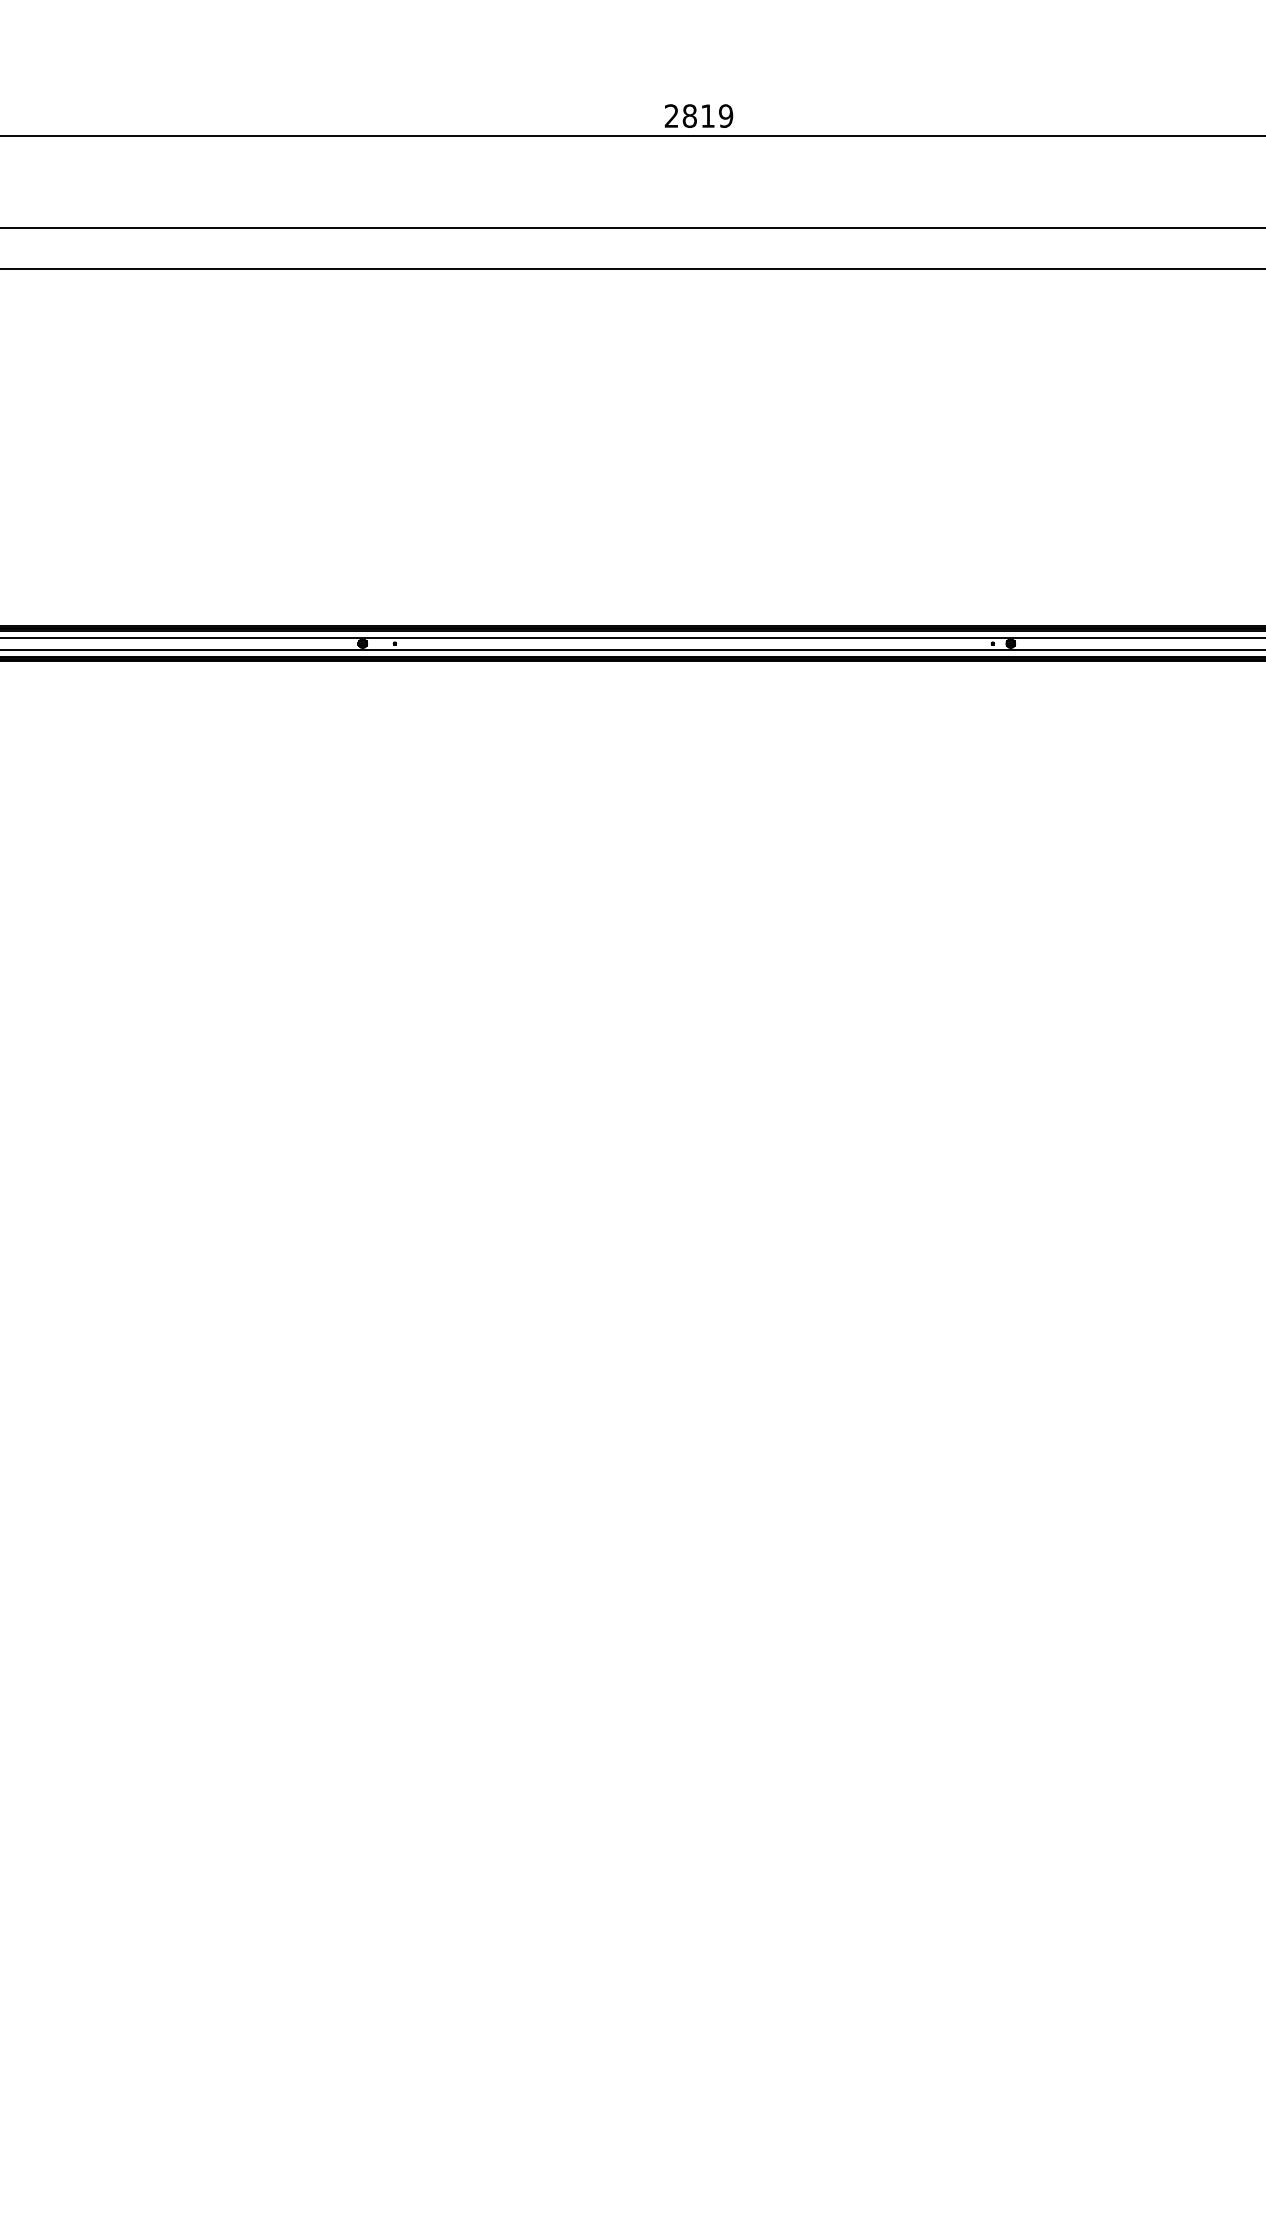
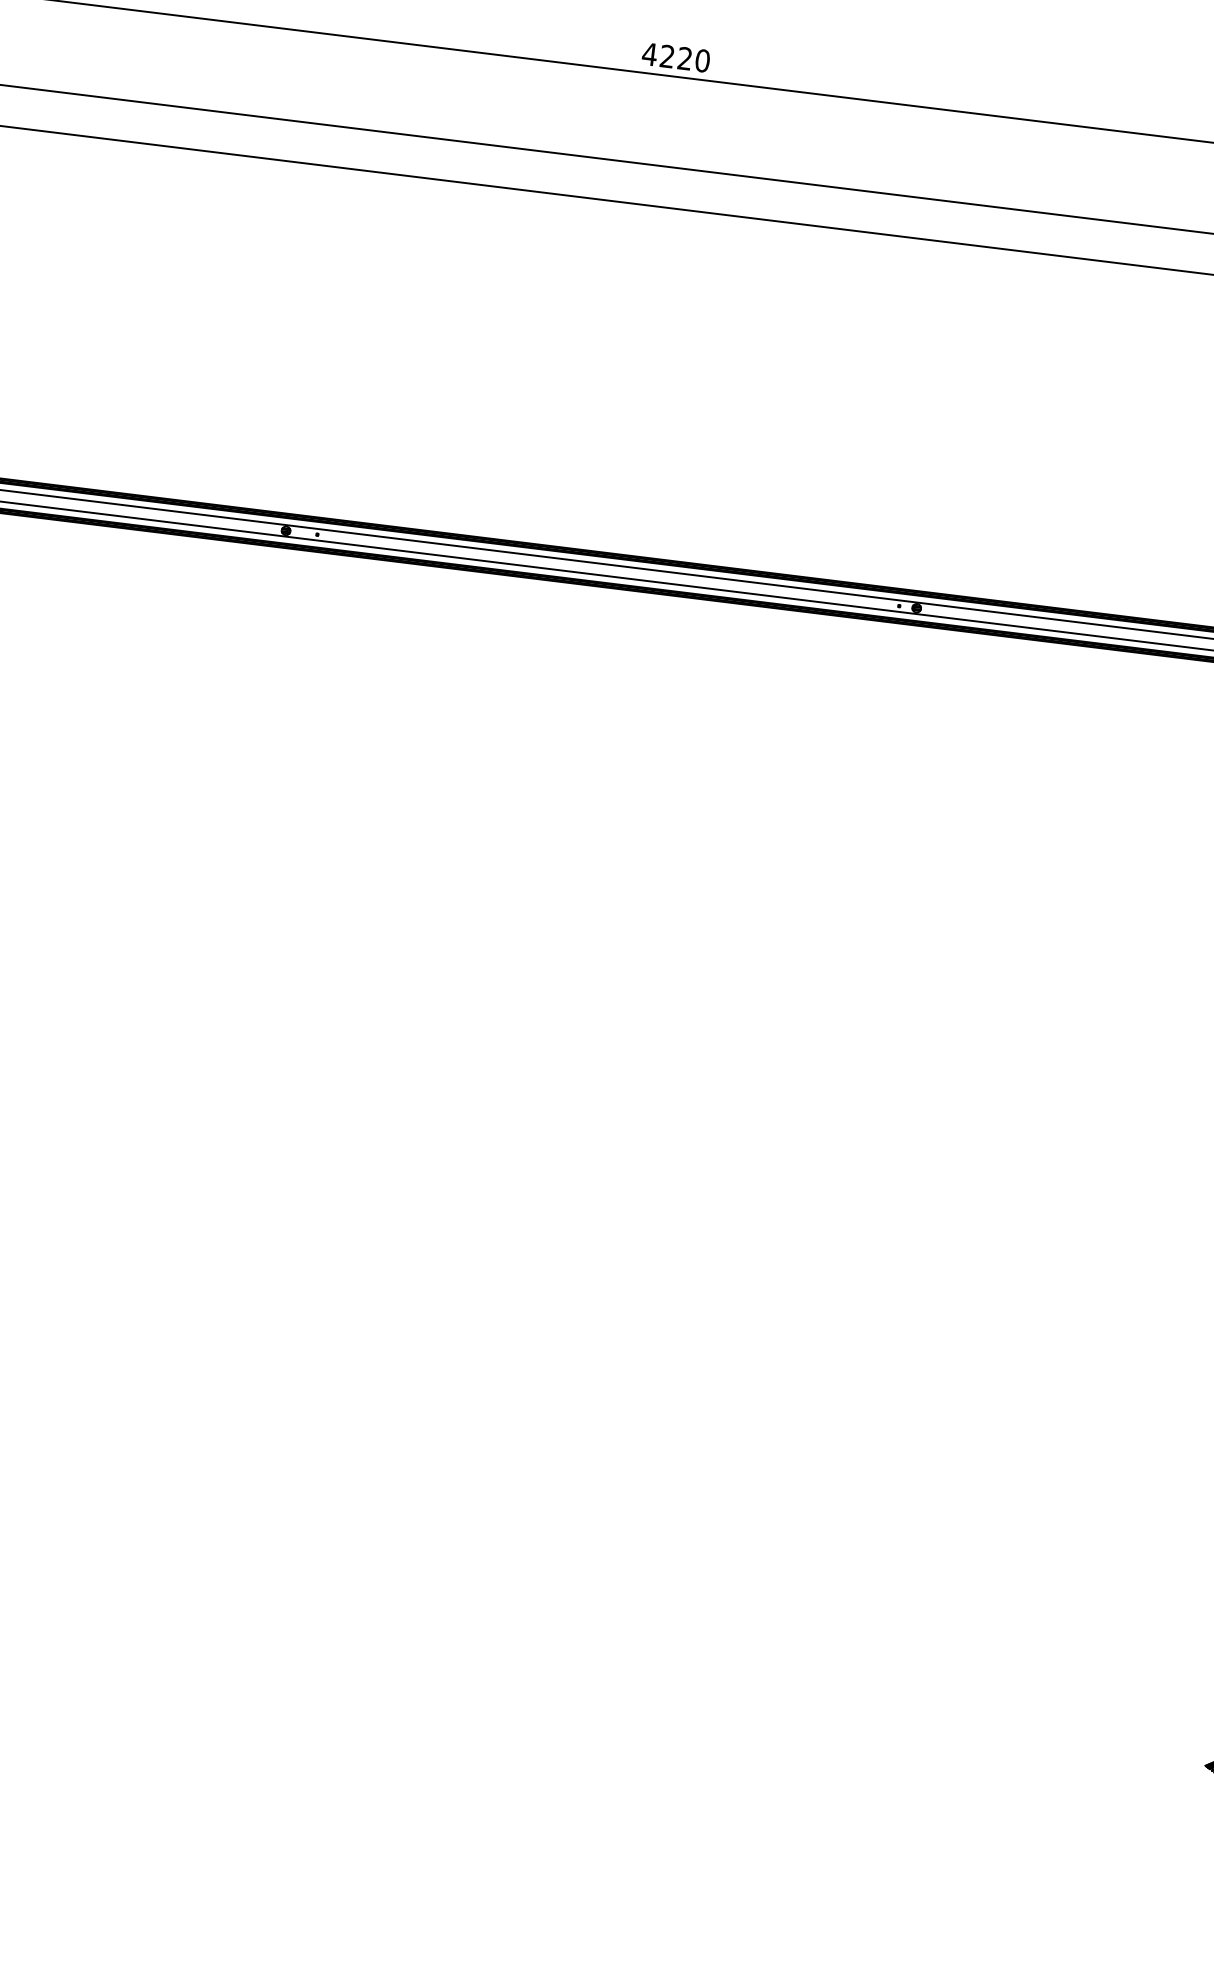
text: (698, 115) -> (675, 57), 2819 -> 4220

